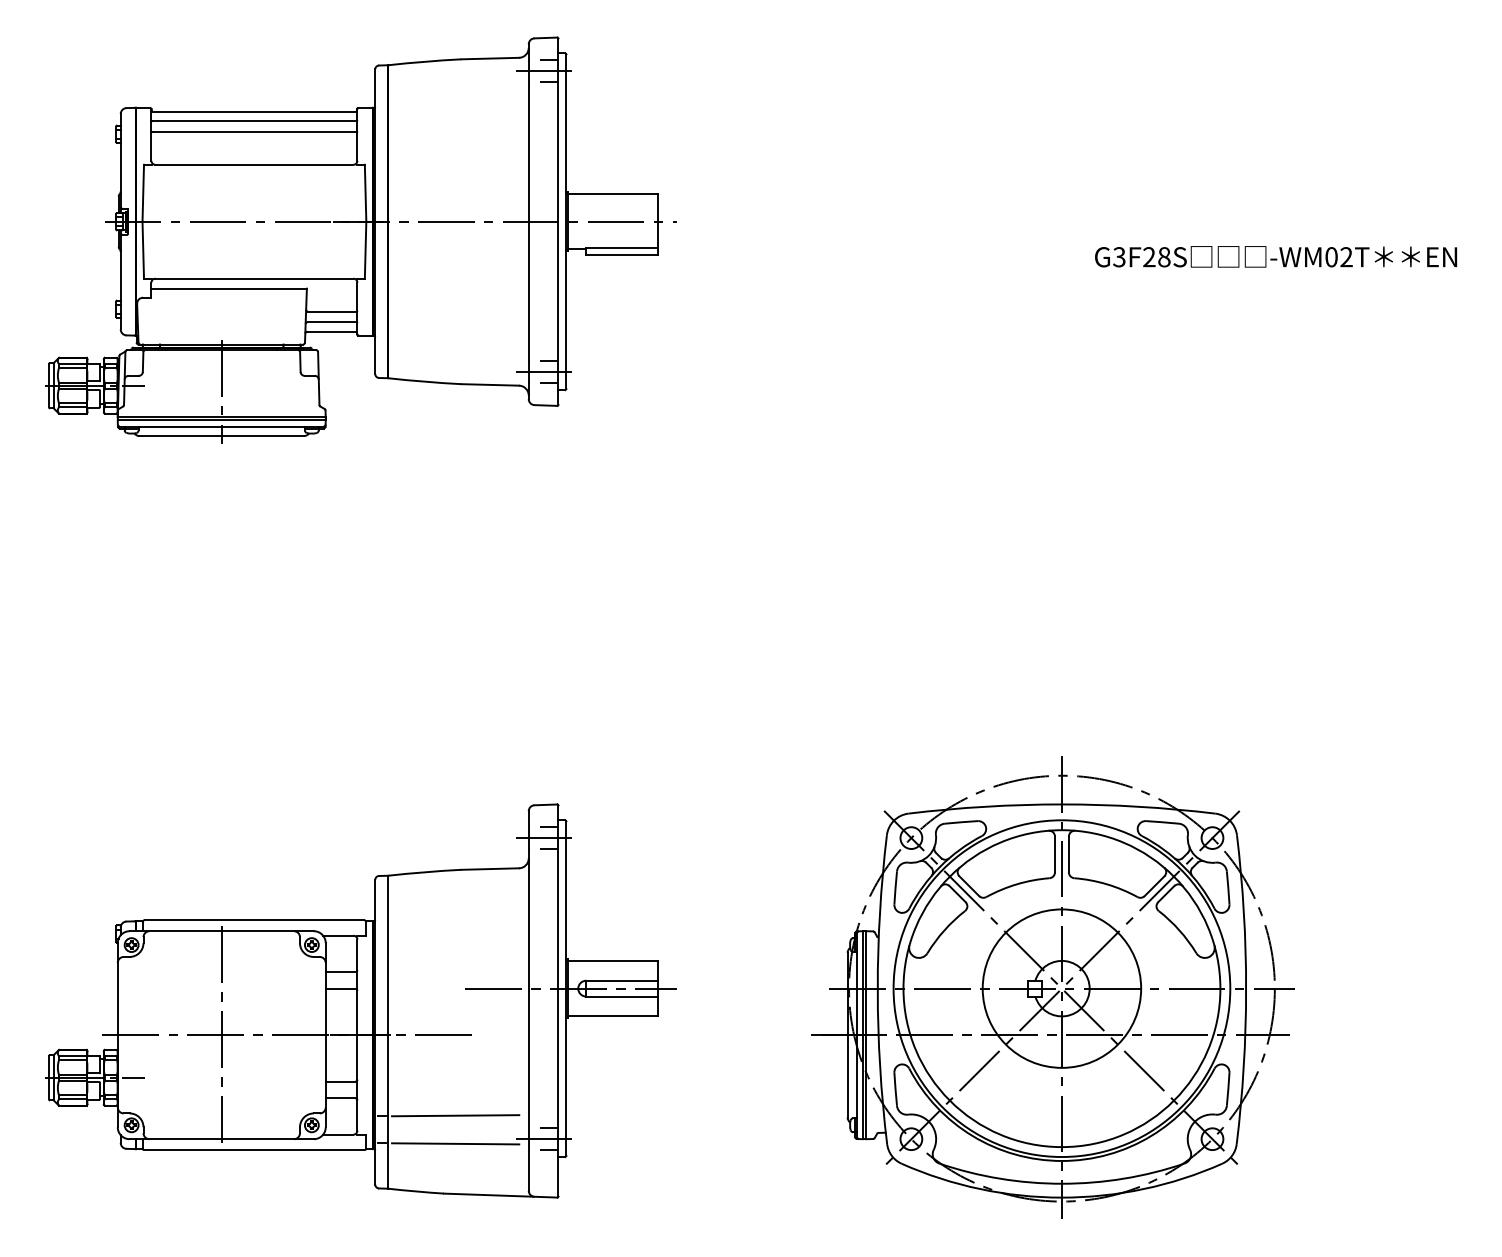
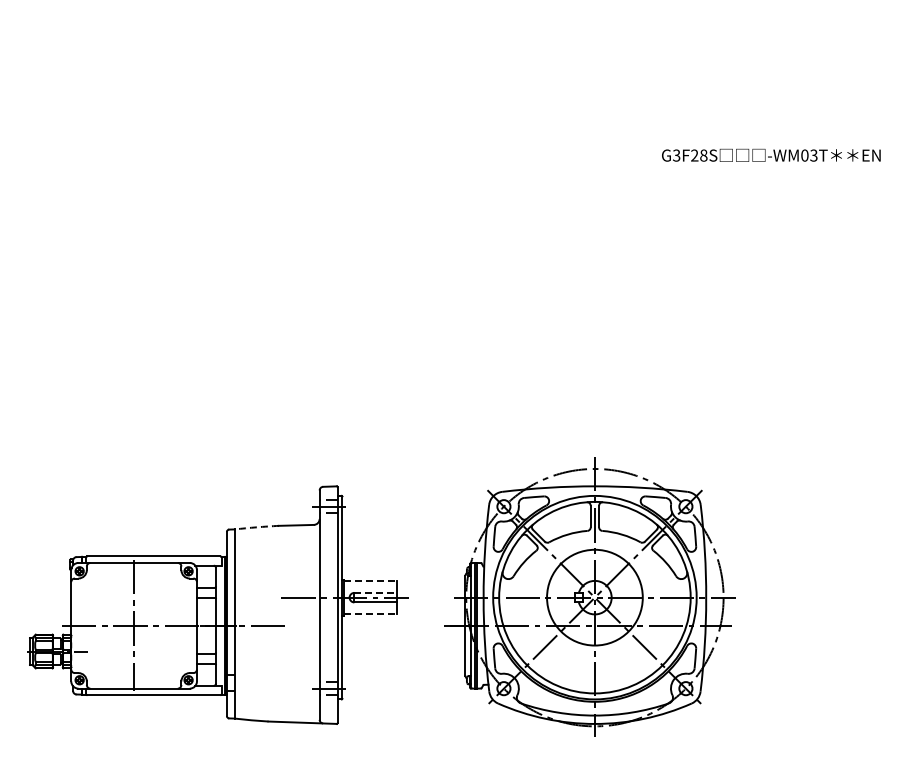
part: (359, 238) -> (217, 144), removed
text: (1345, 257) -> (813, 155), -WM02T -> -WM03T
arc: (424, 872) -> (256, 527), solid -> dashed
line: (612, 960) -> (370, 580), solid -> dashed
line: (621, 980) -> (375, 592), solid -> dashed
part: (1052, 986) -> (589, 596), moved
line: (612, 1016) -> (370, 614), solid -> dashed
line: (455, 1115) -> (275, 674), removed
line: (455, 1143) -> (275, 691), removed

